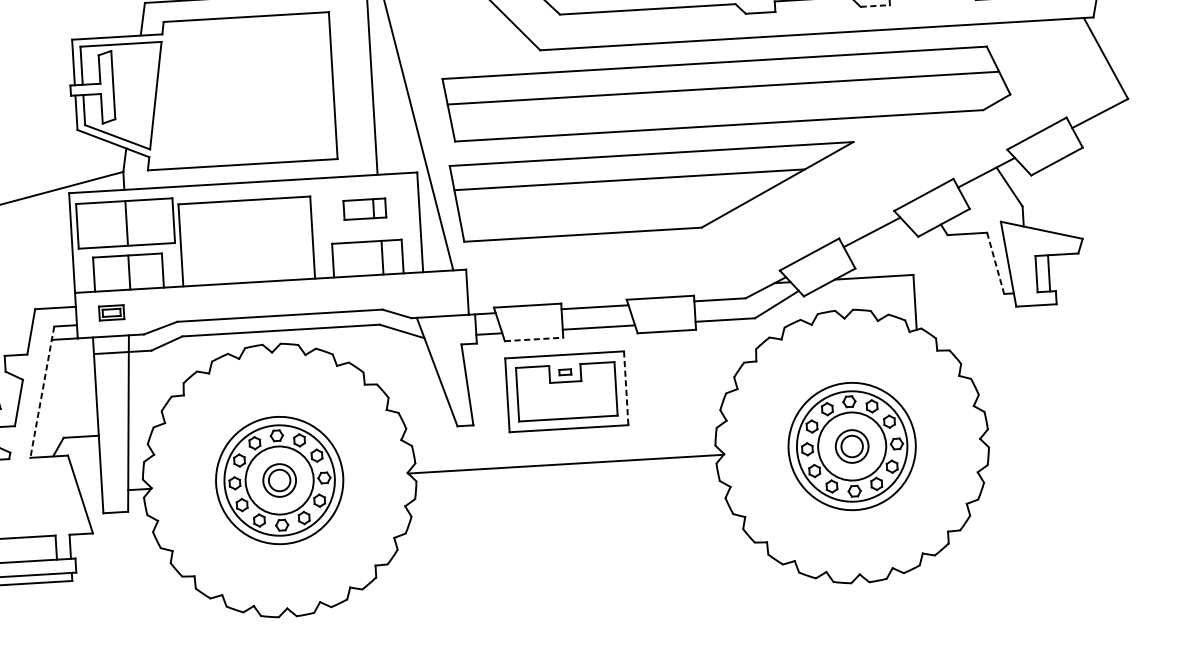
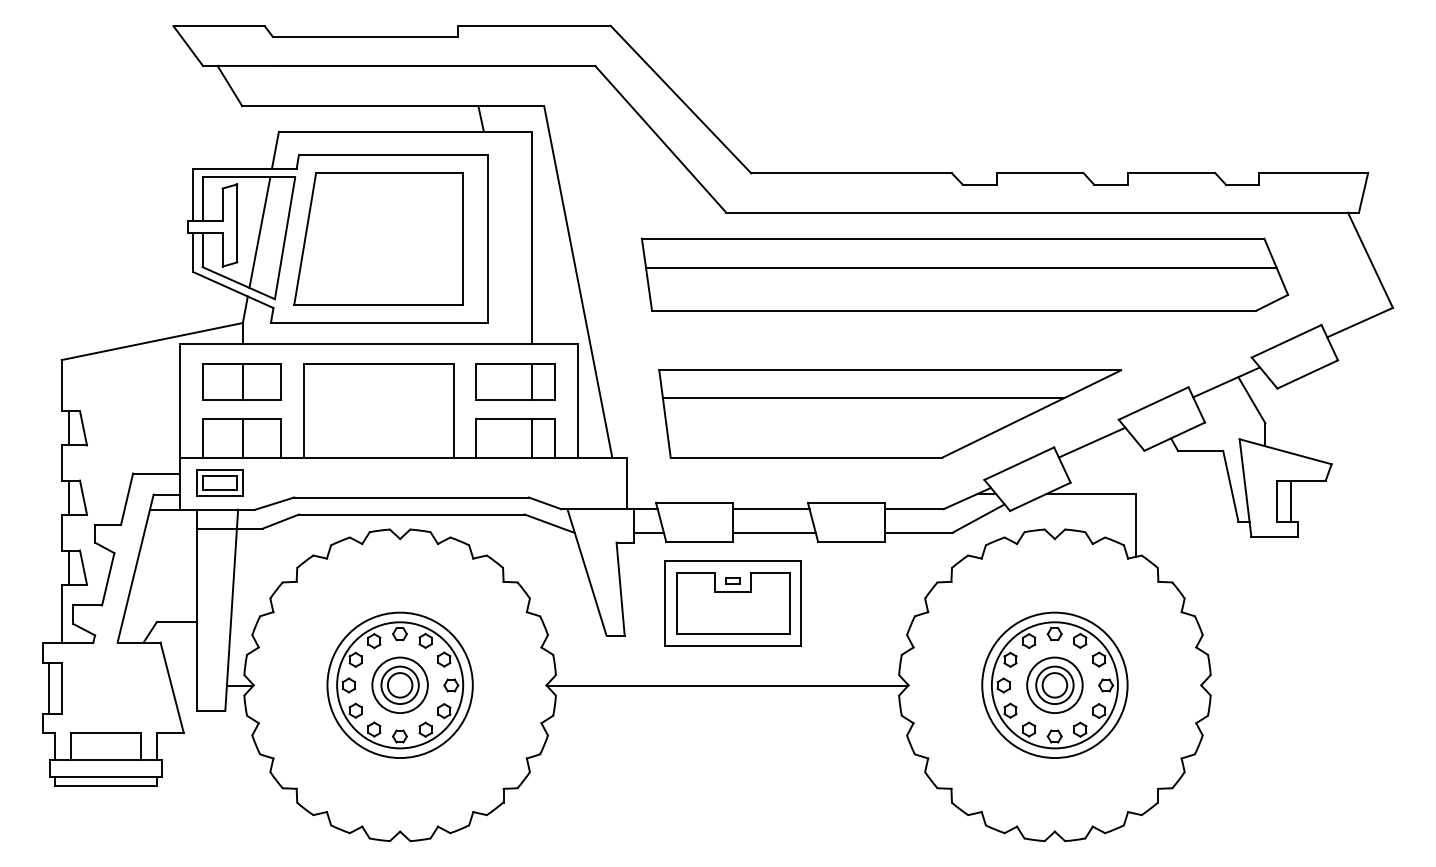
line: (875, 5) -> (1111, 184), dashed -> solid
part: (237, 90) -> (378, 238), added
line: (133, 91) -> (259, 232), added
part: (727, 93) -> (965, 274), moved
part: (653, 191) -> (889, 413), moved
part: (364, 208) -> (515, 381), size x1.67
part: (125, 223) -> (241, 381), size x0.71
line: (995, 263) -> (1230, 486), dashed -> solid
part: (111, 312) -> (219, 482), size x1.67
line: (534, 339) -> (700, 541), dashed -> solid
line: (626, 388) -> (801, 604), dashed -> solid
line: (42, 392) -> (135, 569), dashed -> solid
circle: (851, 446) -> (1054, 685), size x0.71
circle: (279, 480) -> (399, 685), size x0.71

